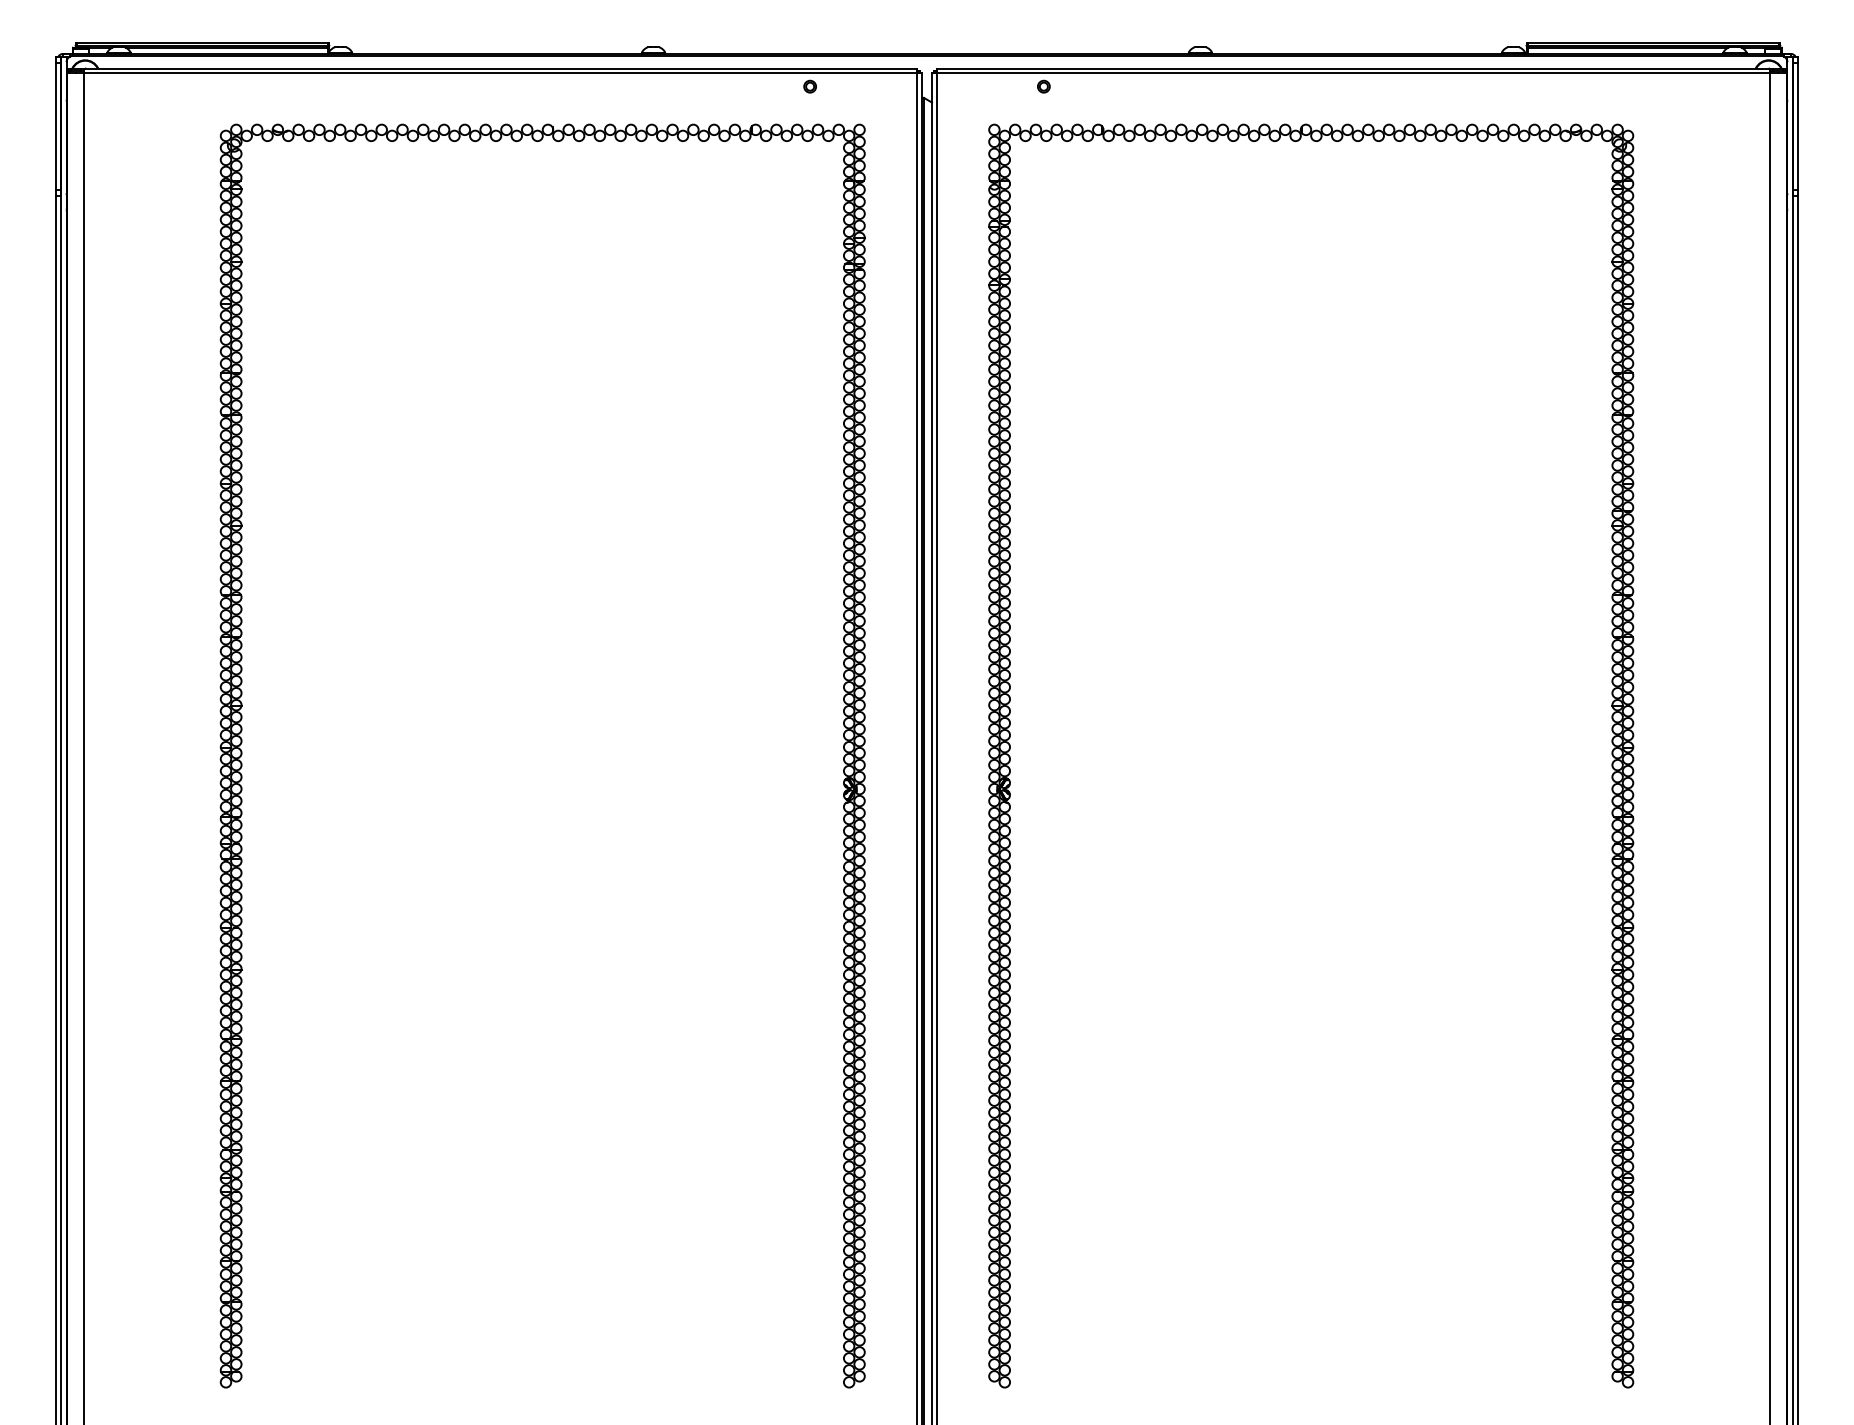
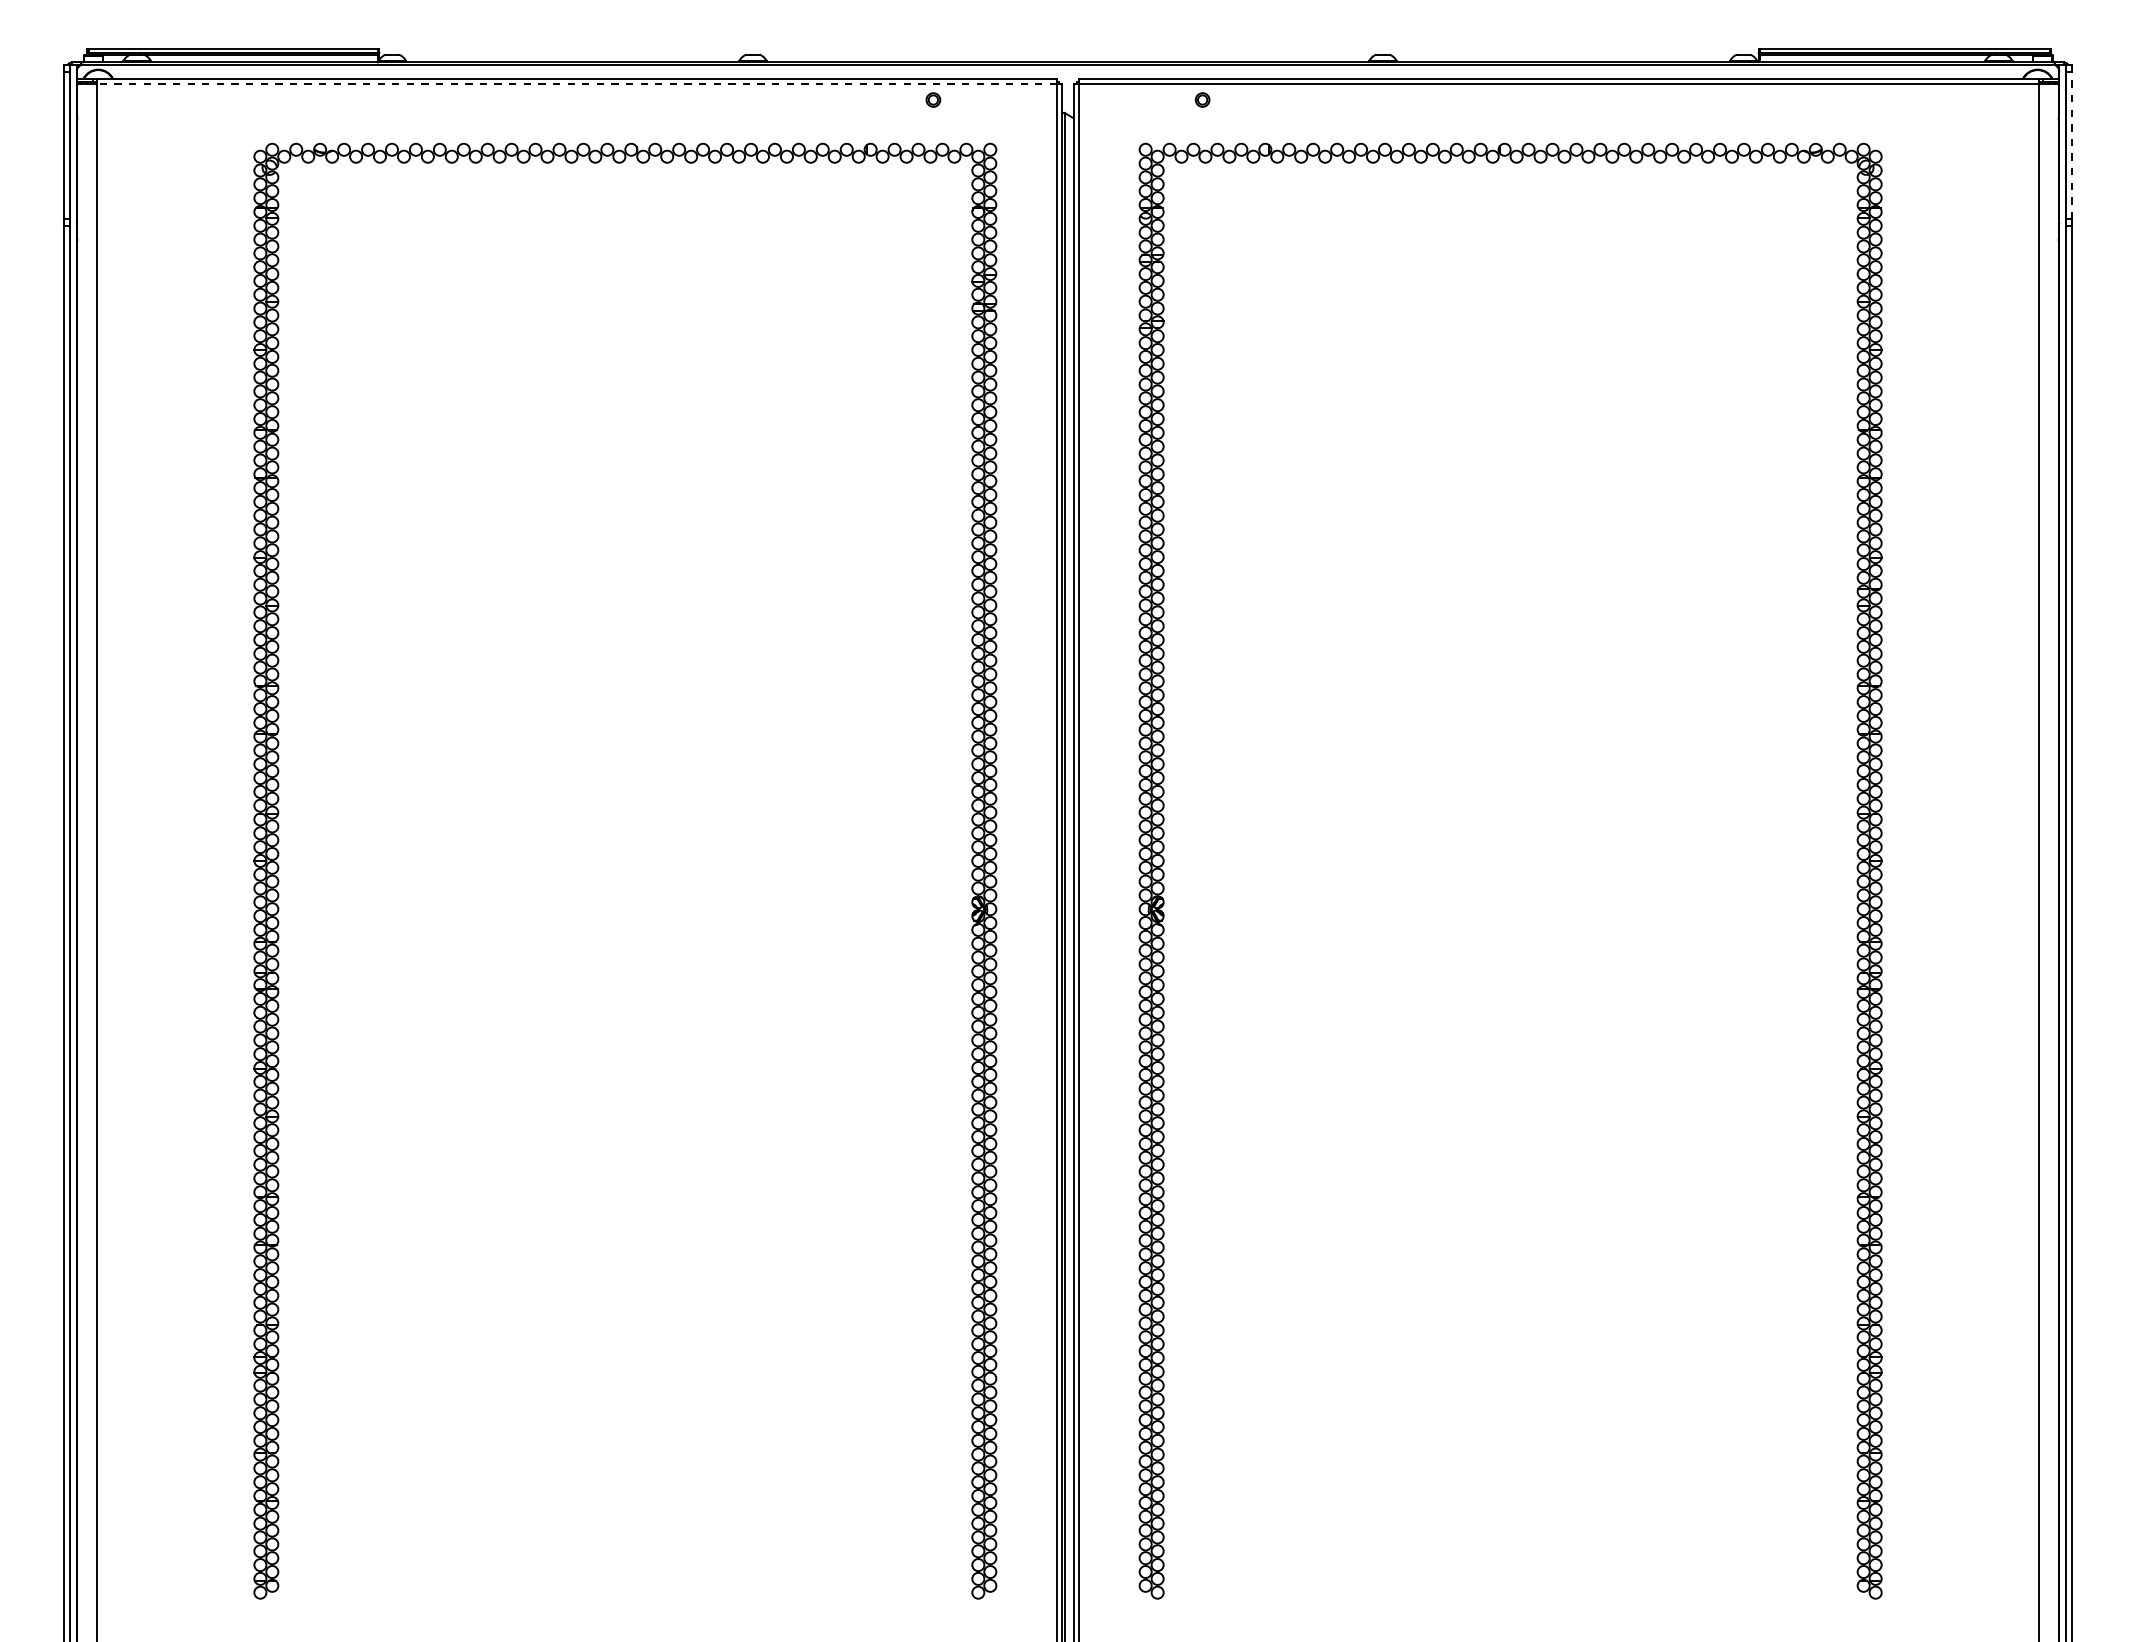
line: (501, 73) -> (577, 84), solid -> dashed
line: (1798, 126) -> (2071, 145), solid -> dashed

